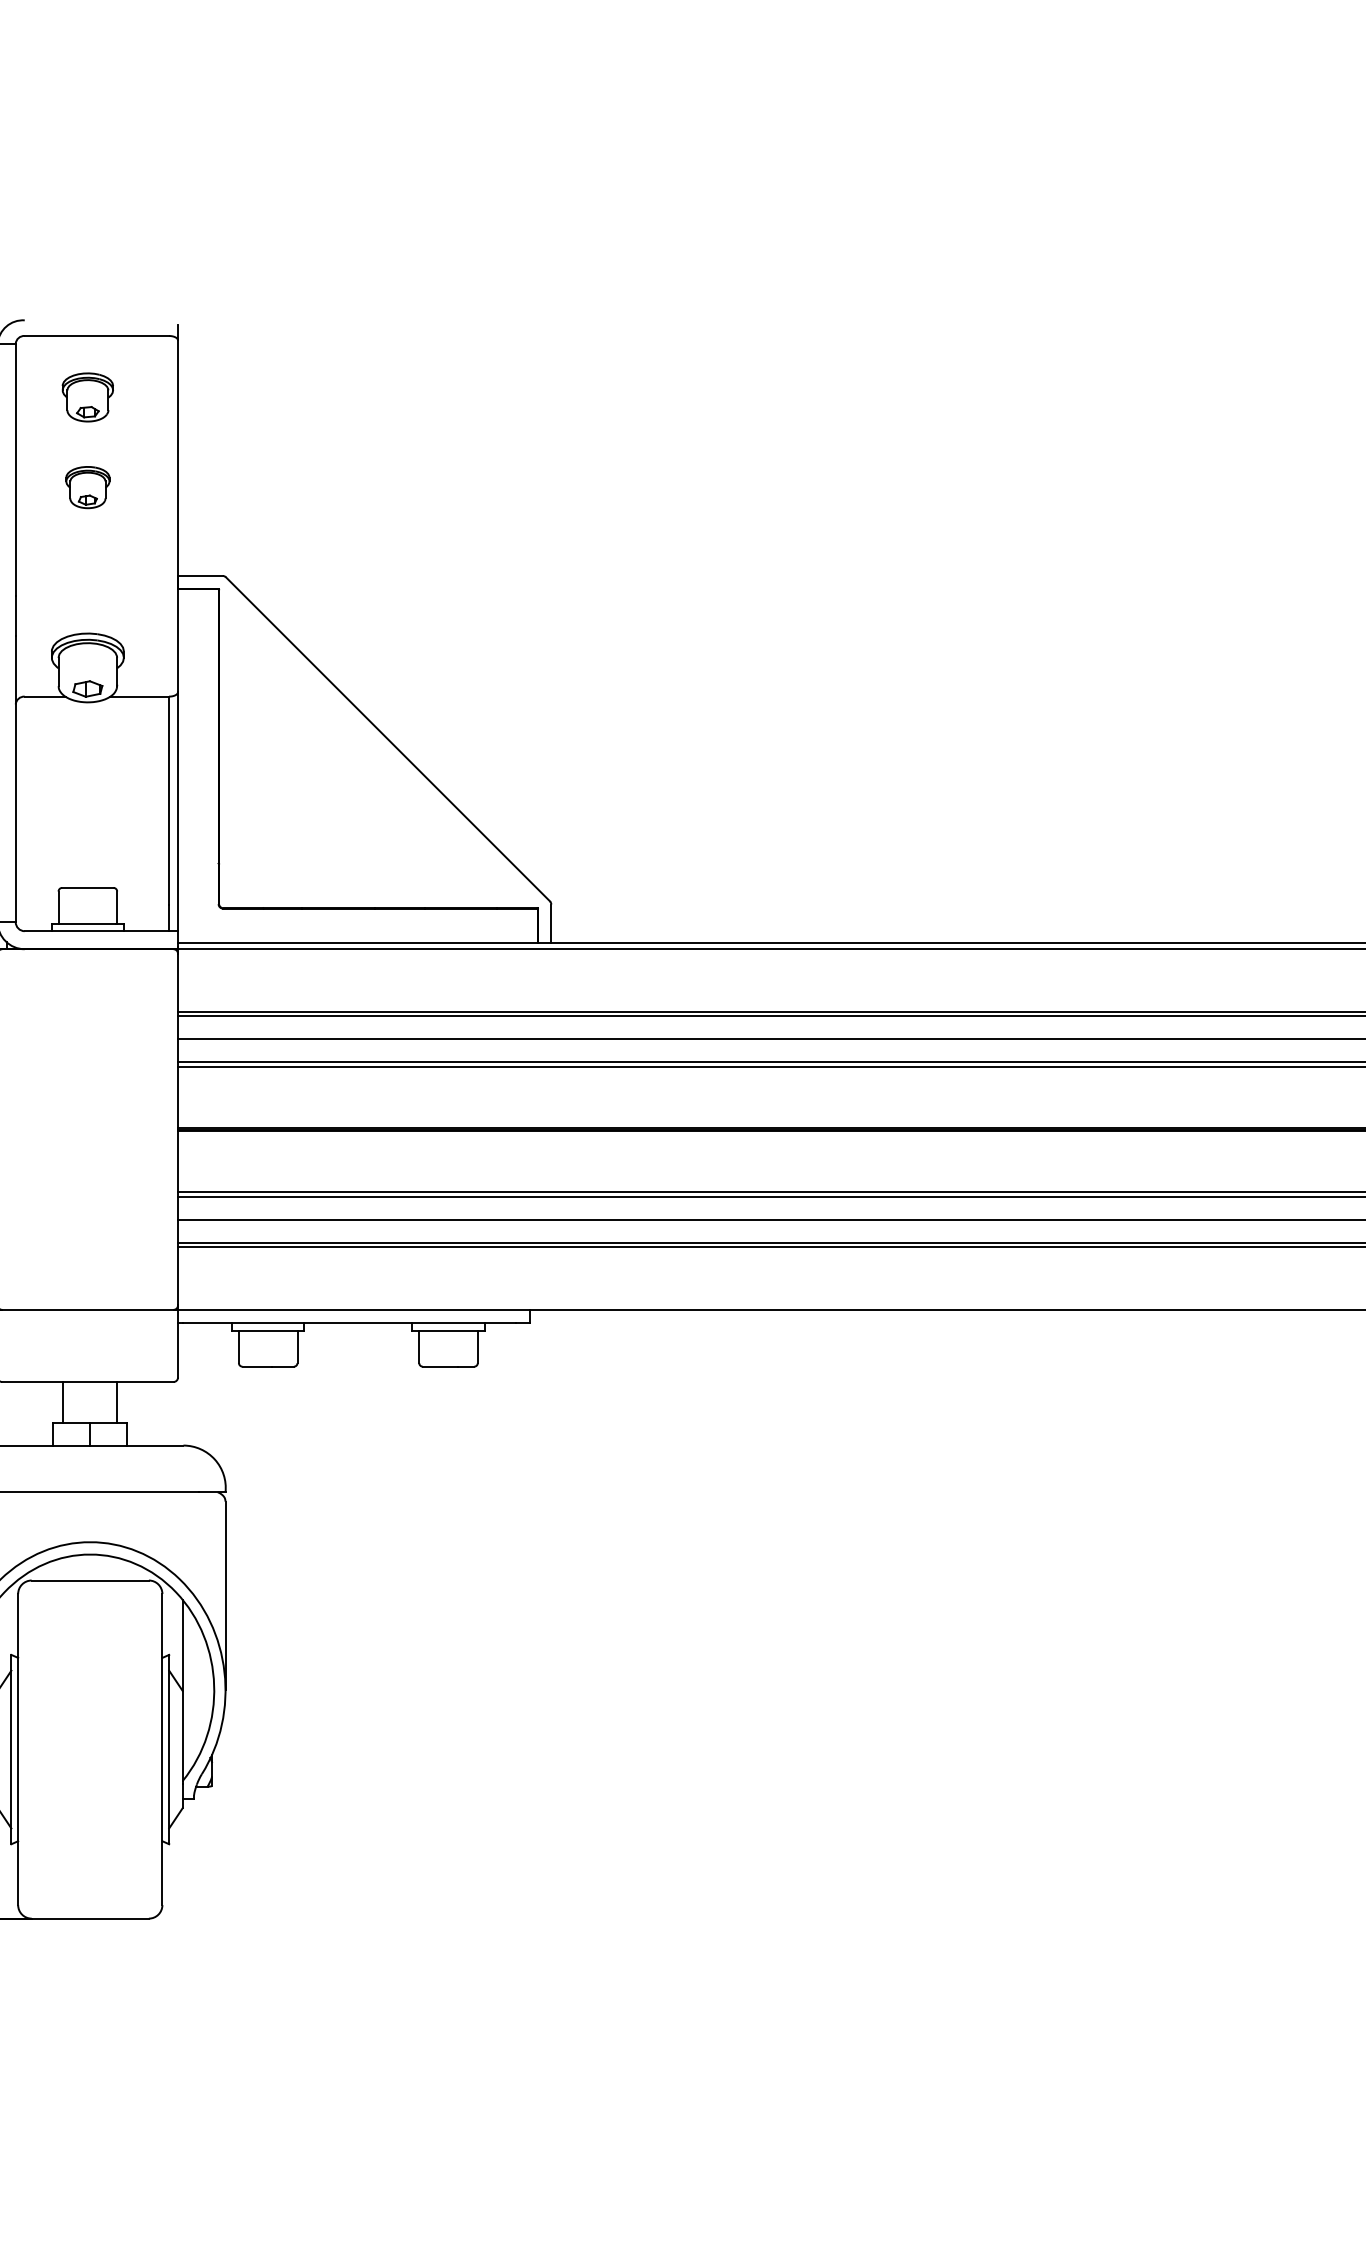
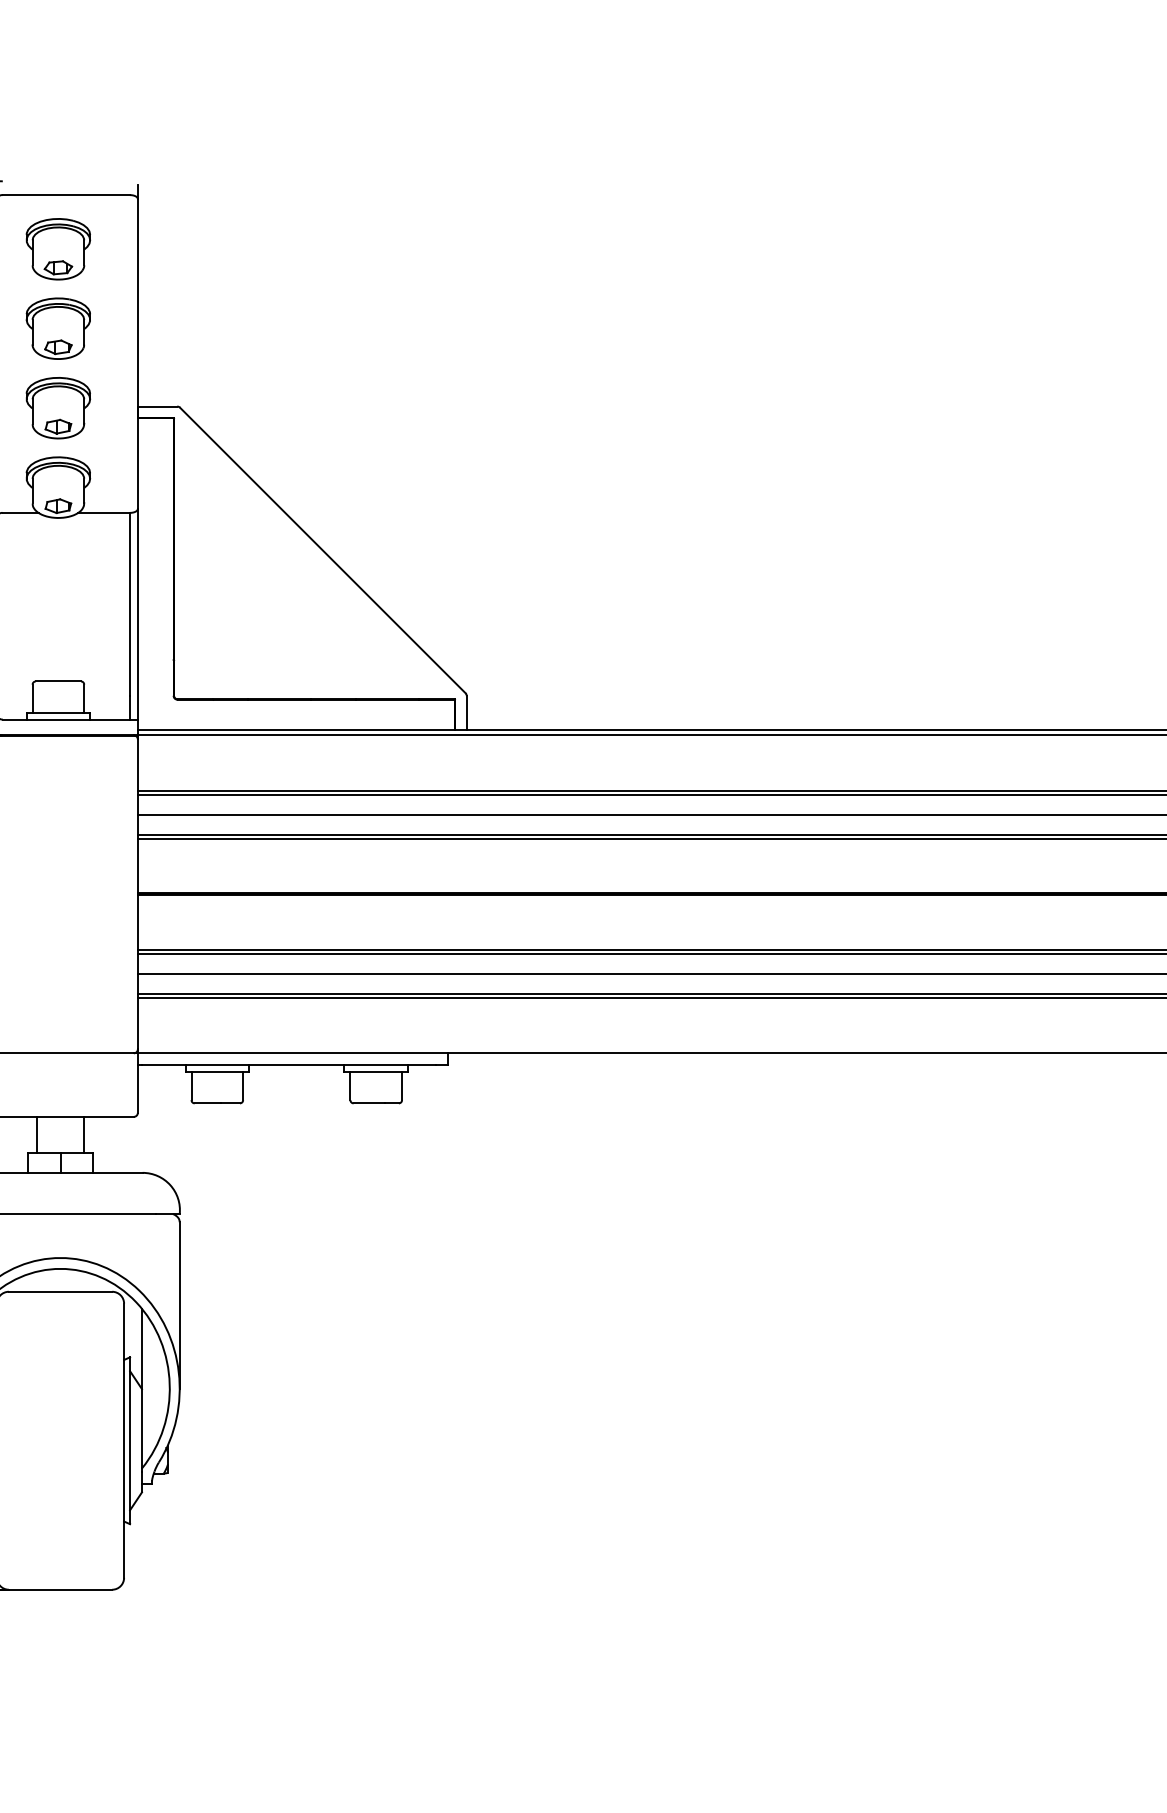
part: (87, 397) -> (58, 249), size x1.43
part: (87, 487) -> (58, 328), size x1.67
part: (87, 577) -> (58, 407), added

